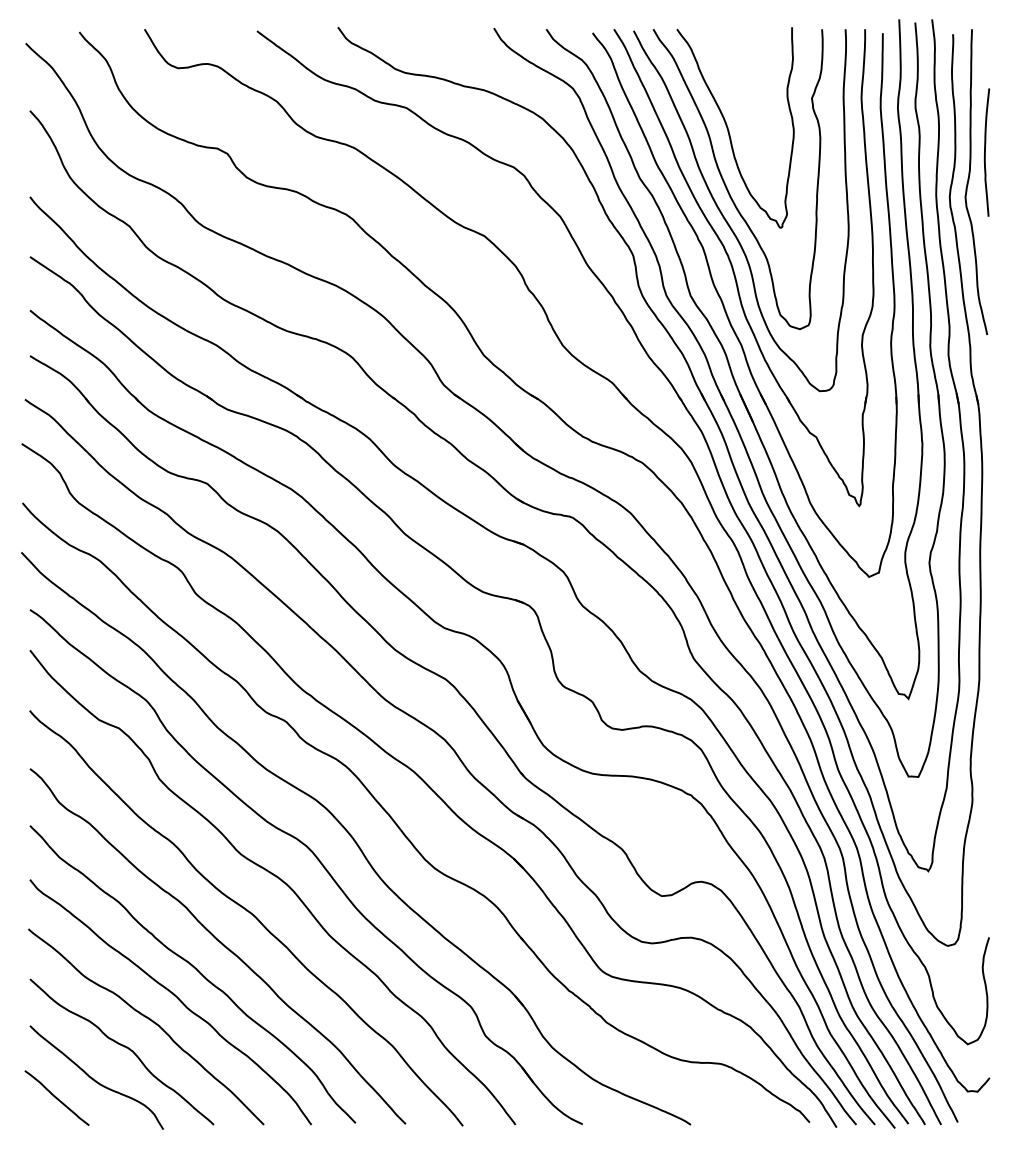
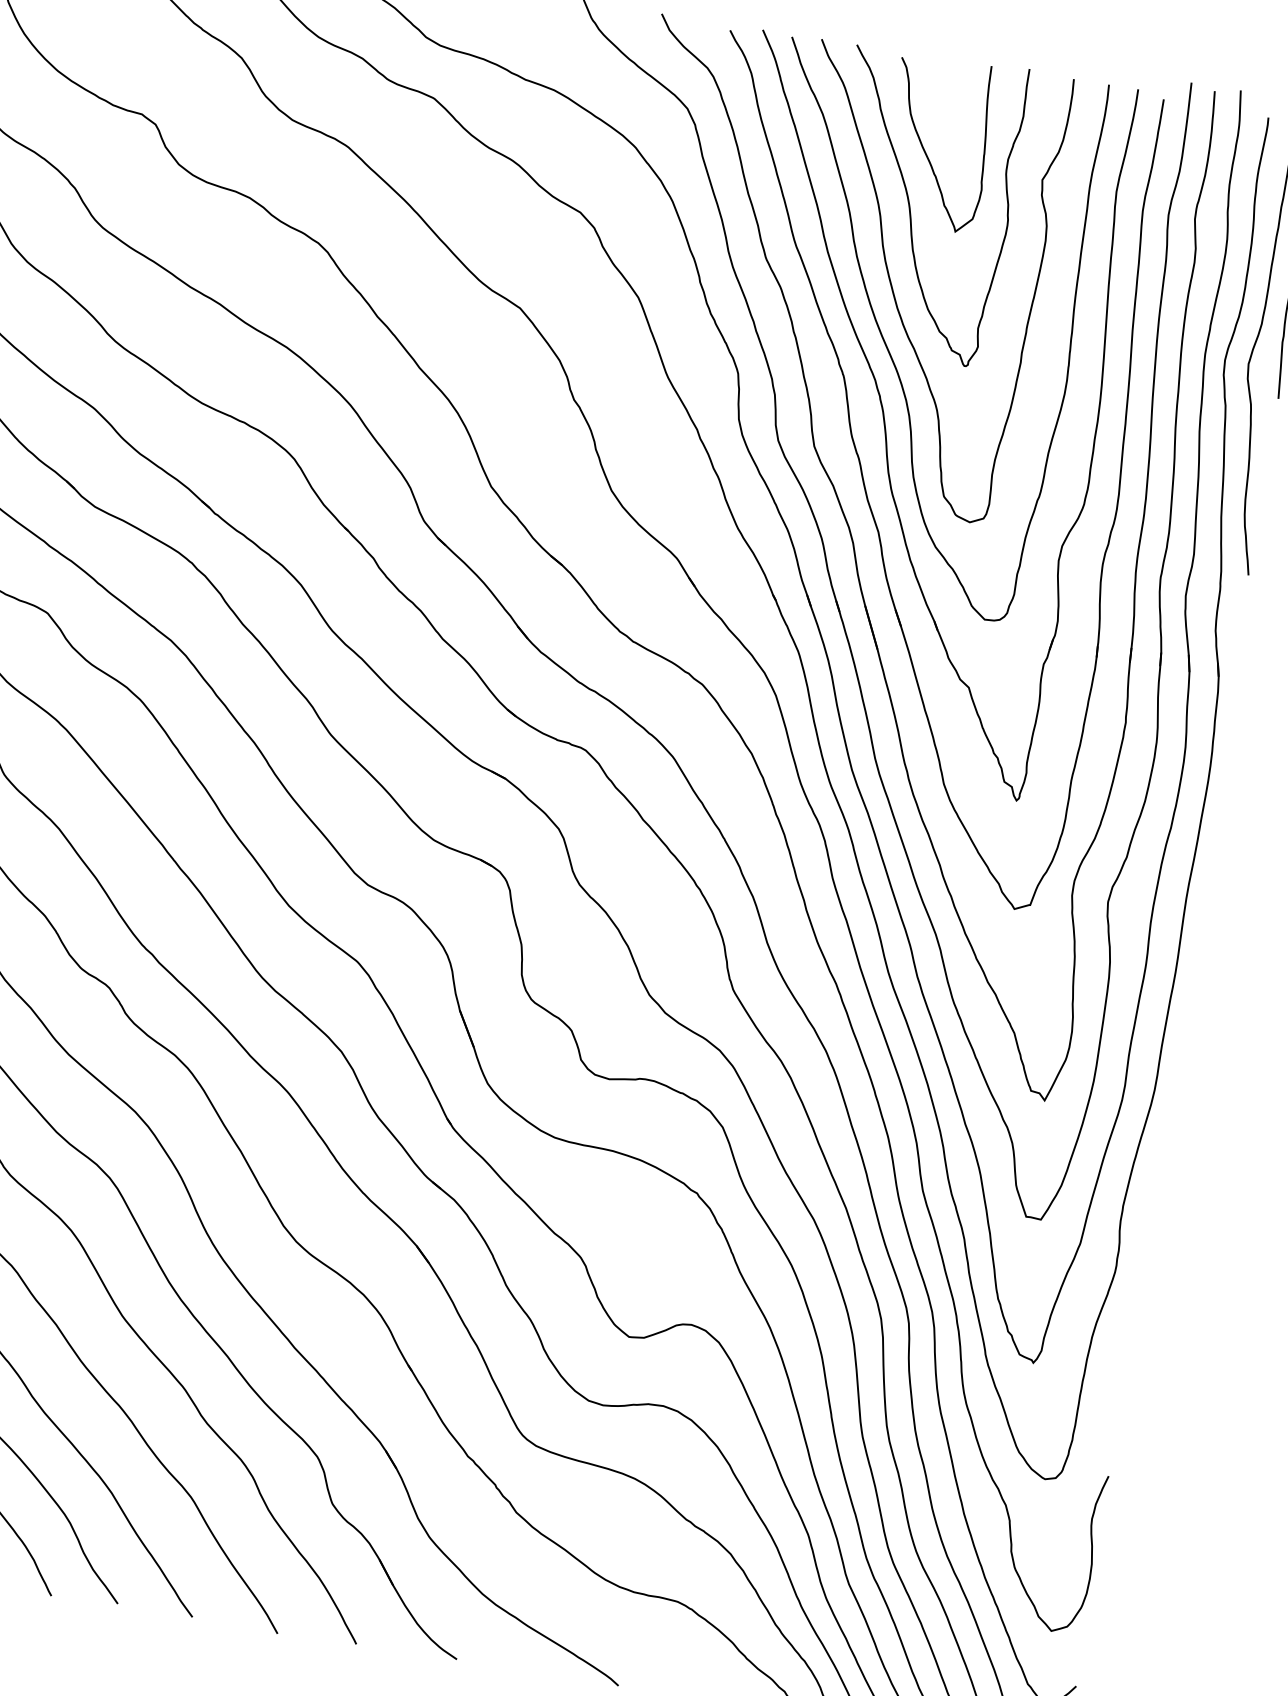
curve: (733, 91) -> (926, 151), added

